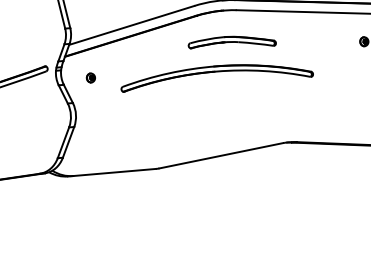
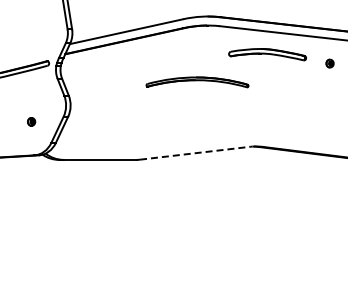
part: (232, 42) -> (267, 54), moved
part: (216, 75) -> (197, 82), size x0.6
part: (90, 77) -> (31, 121), moved
line: (221, 156) -> (195, 153), solid -> dashed

